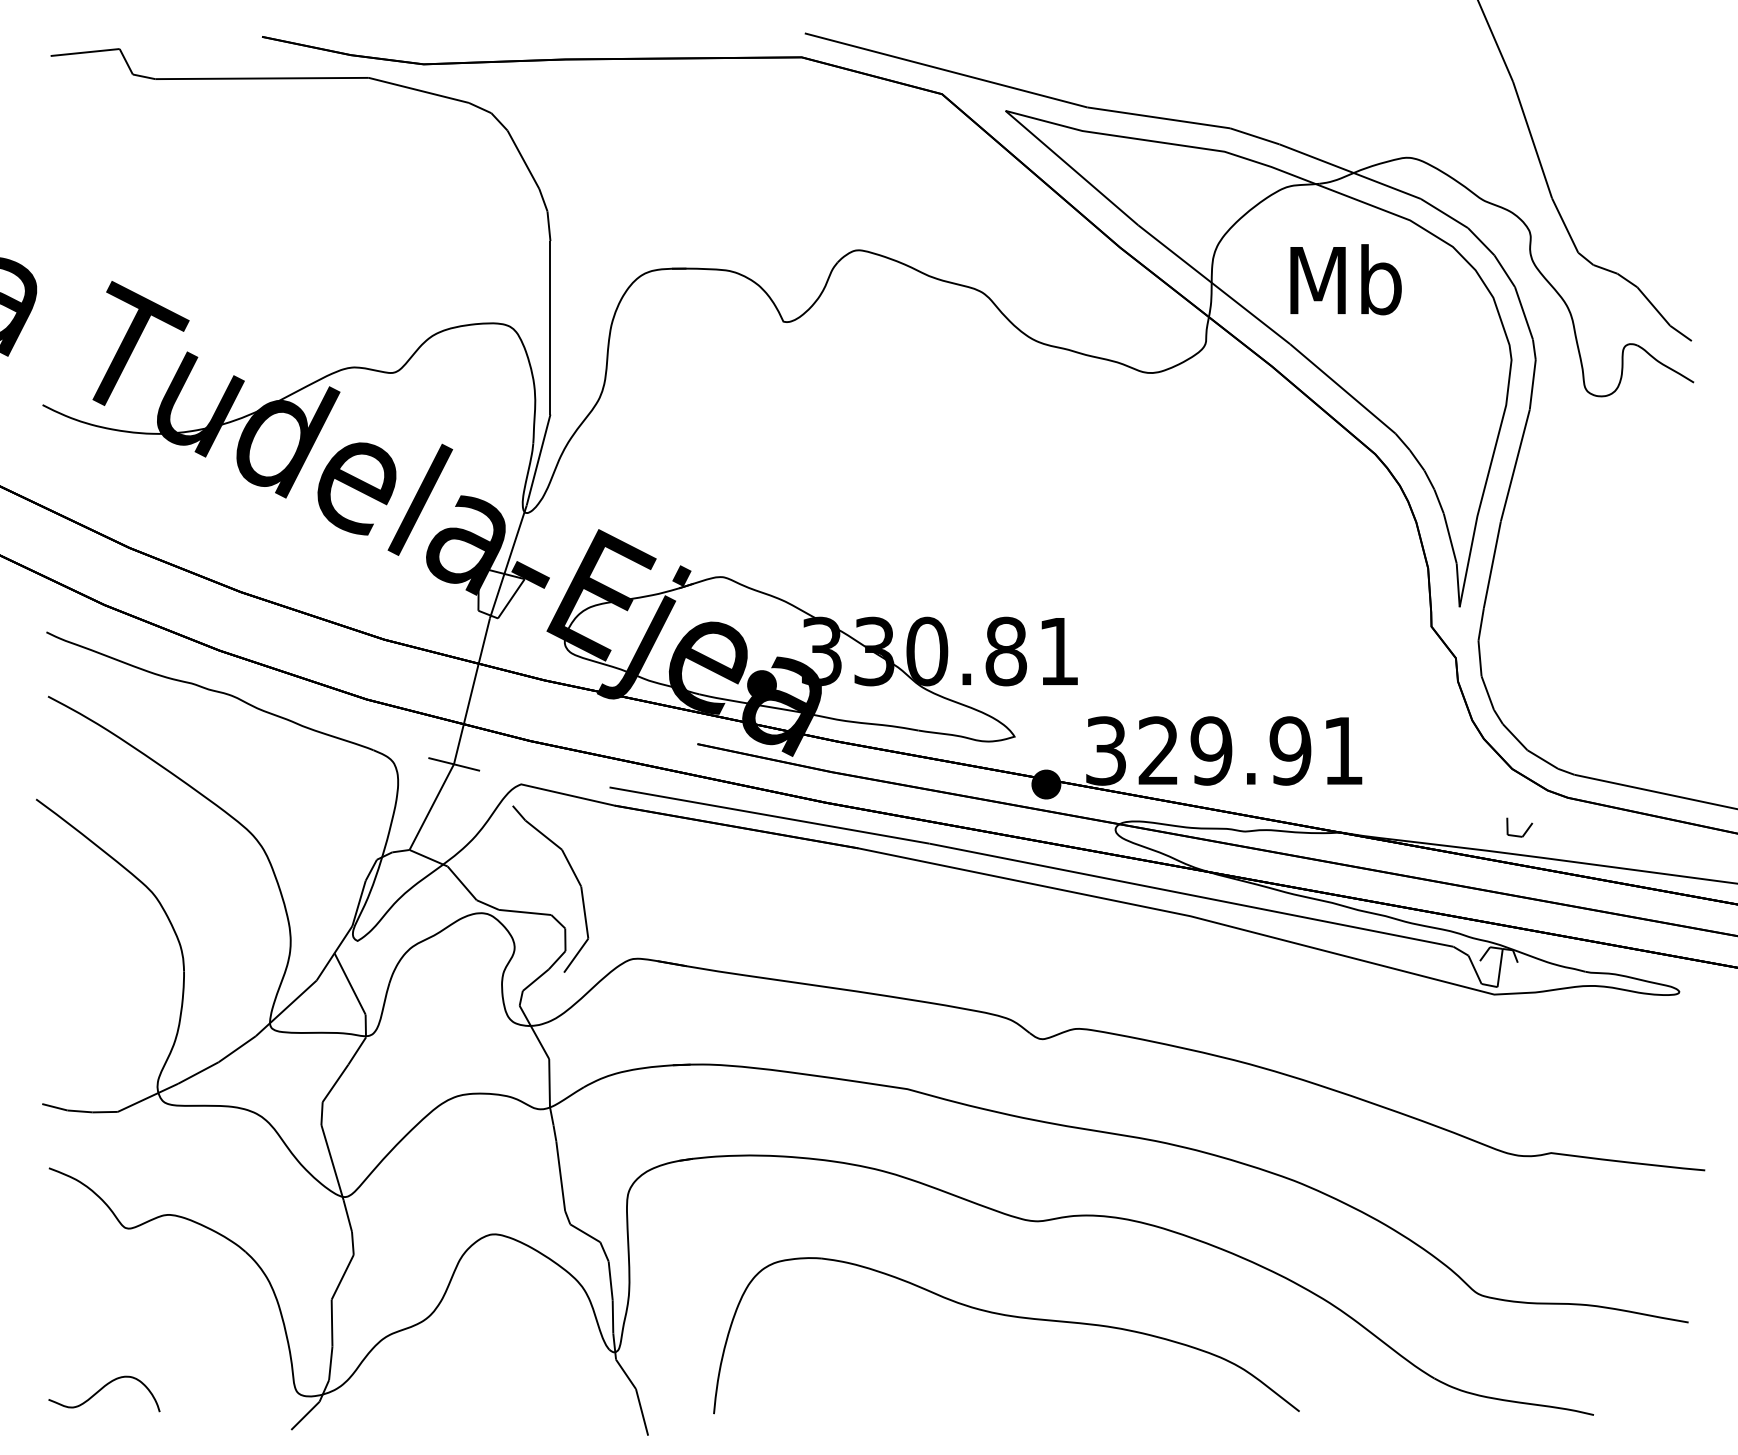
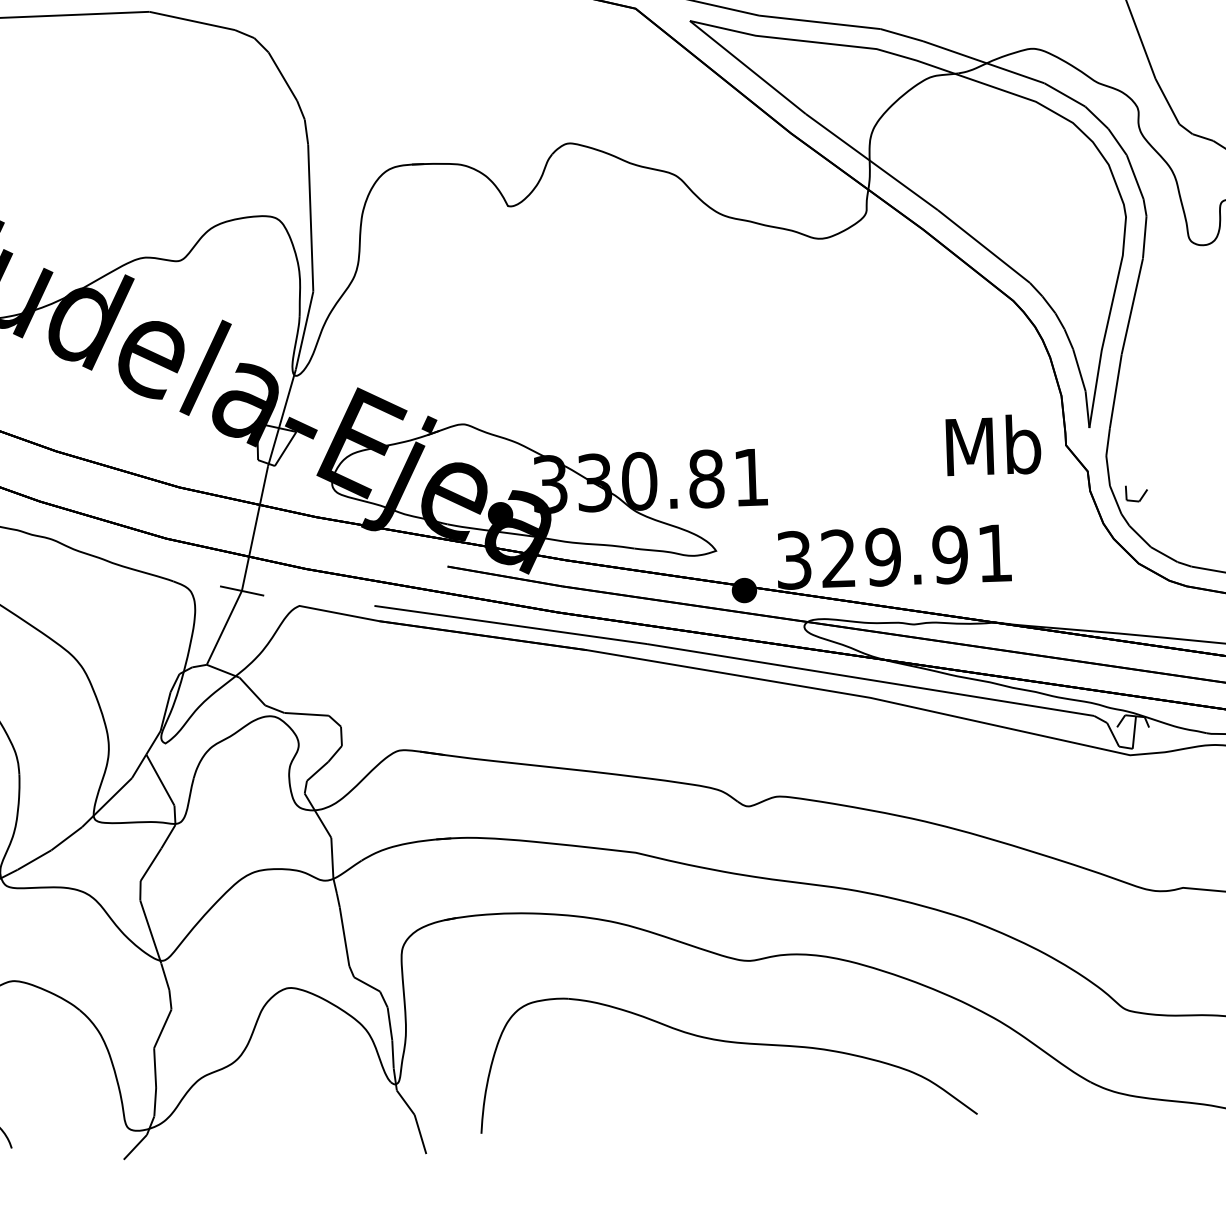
text: (1345, 279) -> (993, 445), moved
line: (1524, 832) -> (1140, 497), moved
curve: (574, 876) -> (347, 682), removed

